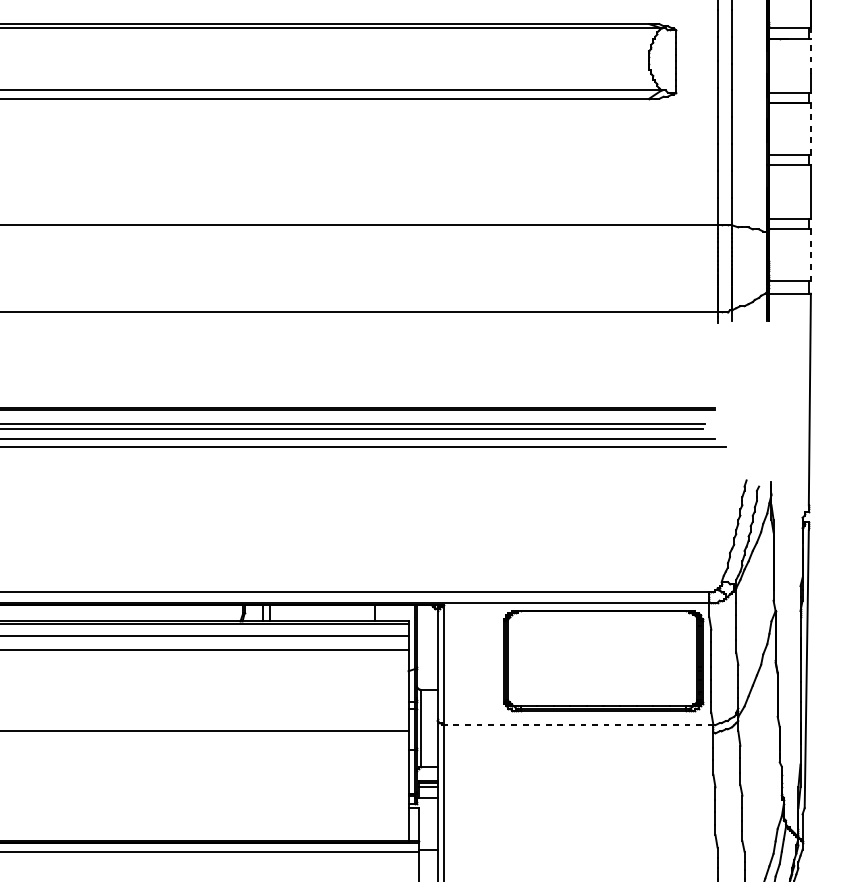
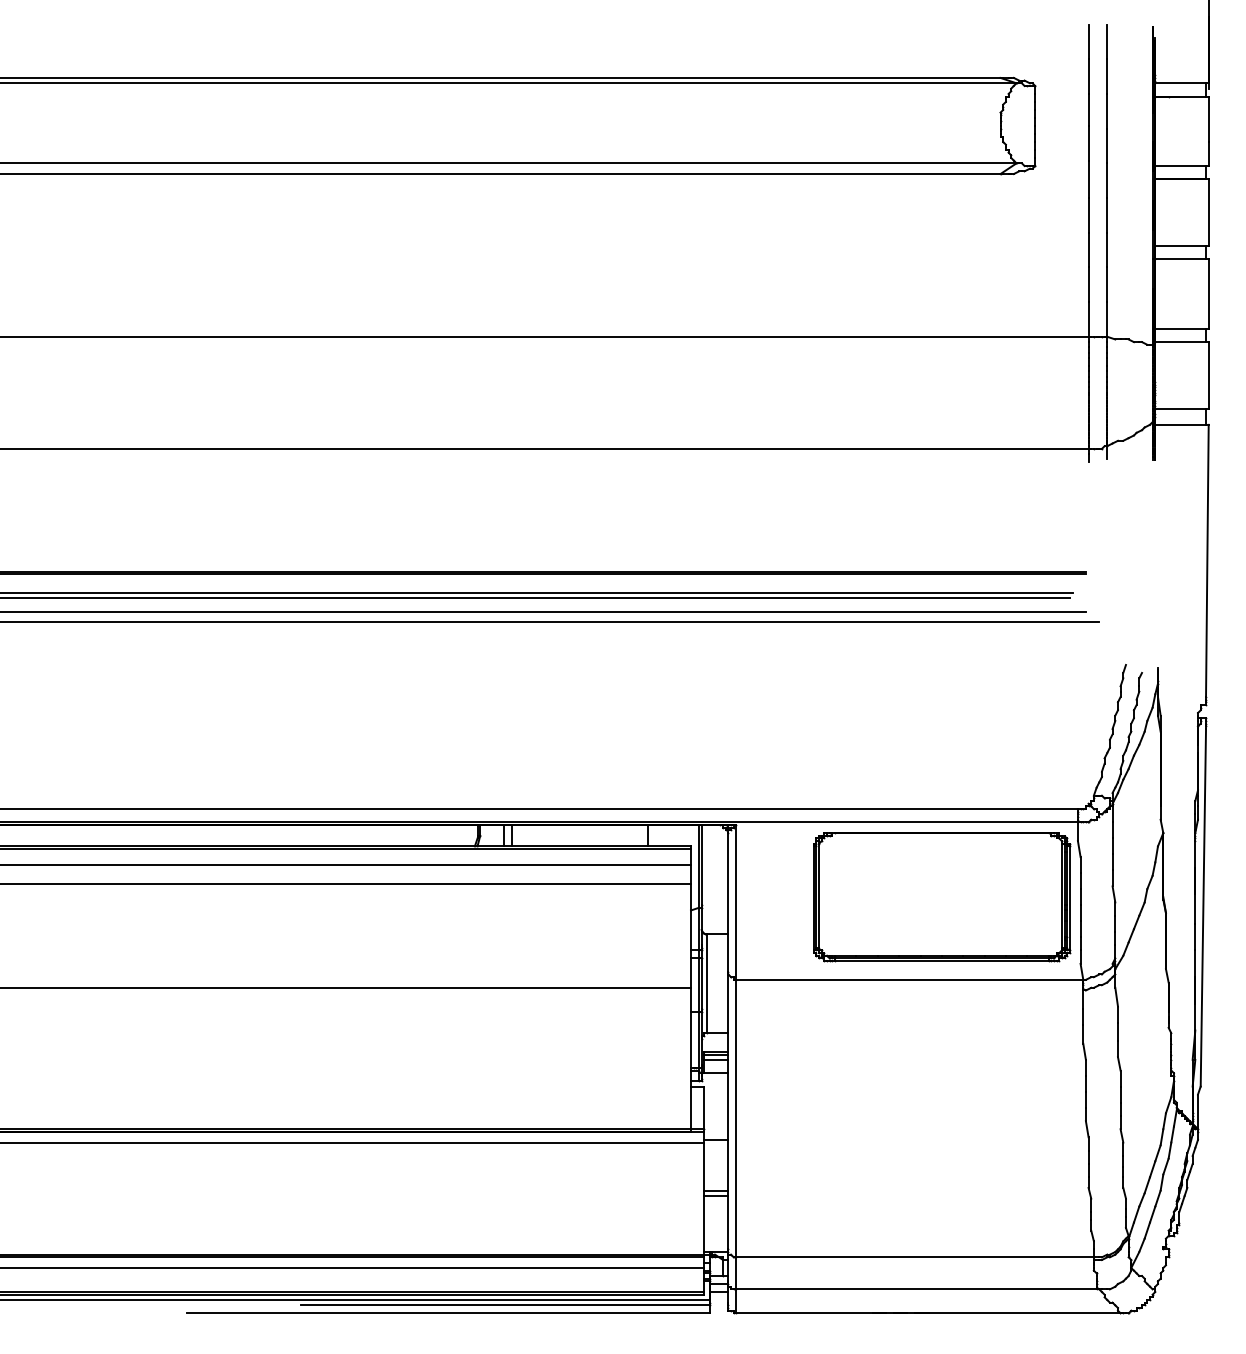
line: (810, 56) -> (1208, 119), dashed -> solid
line: (810, 128) -> (1208, 212), dashed -> solid
line: (810, 254) -> (1208, 374), dashed -> solid
line: (578, 724) -> (909, 979), dashed -> solid

